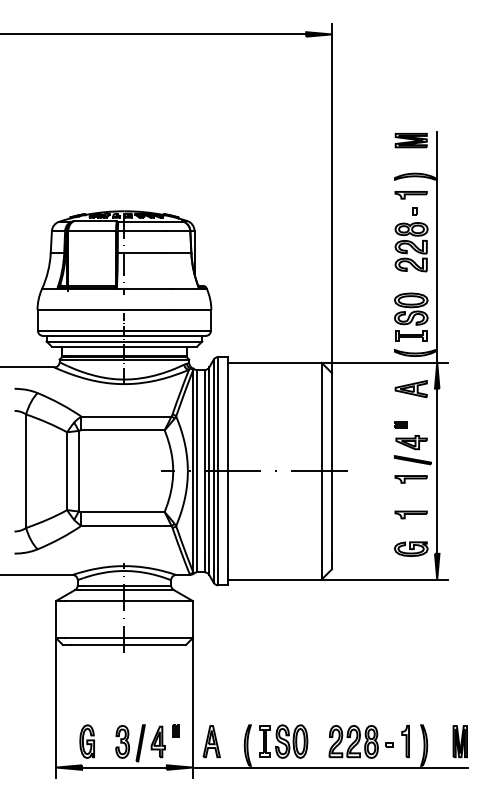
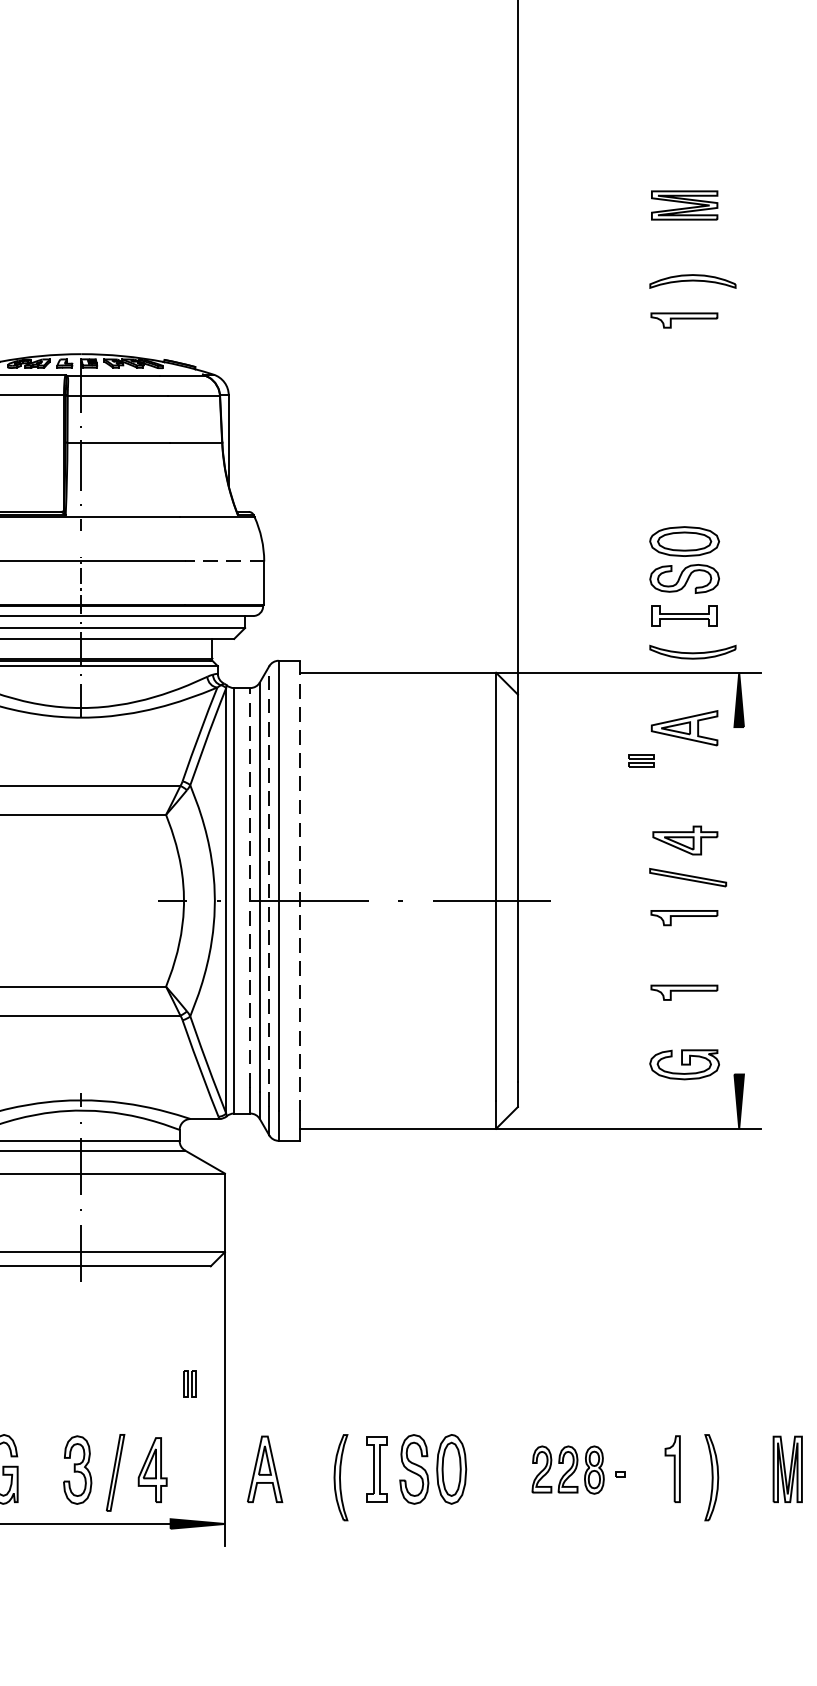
part: (411, 239) -> (685, 413), removed
line: (437, 247) -> (739, 430), removed
line: (192, 309) -> (224, 560), solid -> dashed
part: (400, 424) -> (640, 760), moved
line: (213, 464) -> (268, 886), solid -> dashed
line: (228, 464) -> (300, 886), solid -> dashed
line: (204, 465) -> (249, 888), solid -> dashed
line: (437, 470) -> (739, 899), removed
part: (175, 730) -> (188, 1382), moved
part: (360, 741) -> (577, 1469), size x0.7
line: (330, 767) -> (514, 1523), removed

